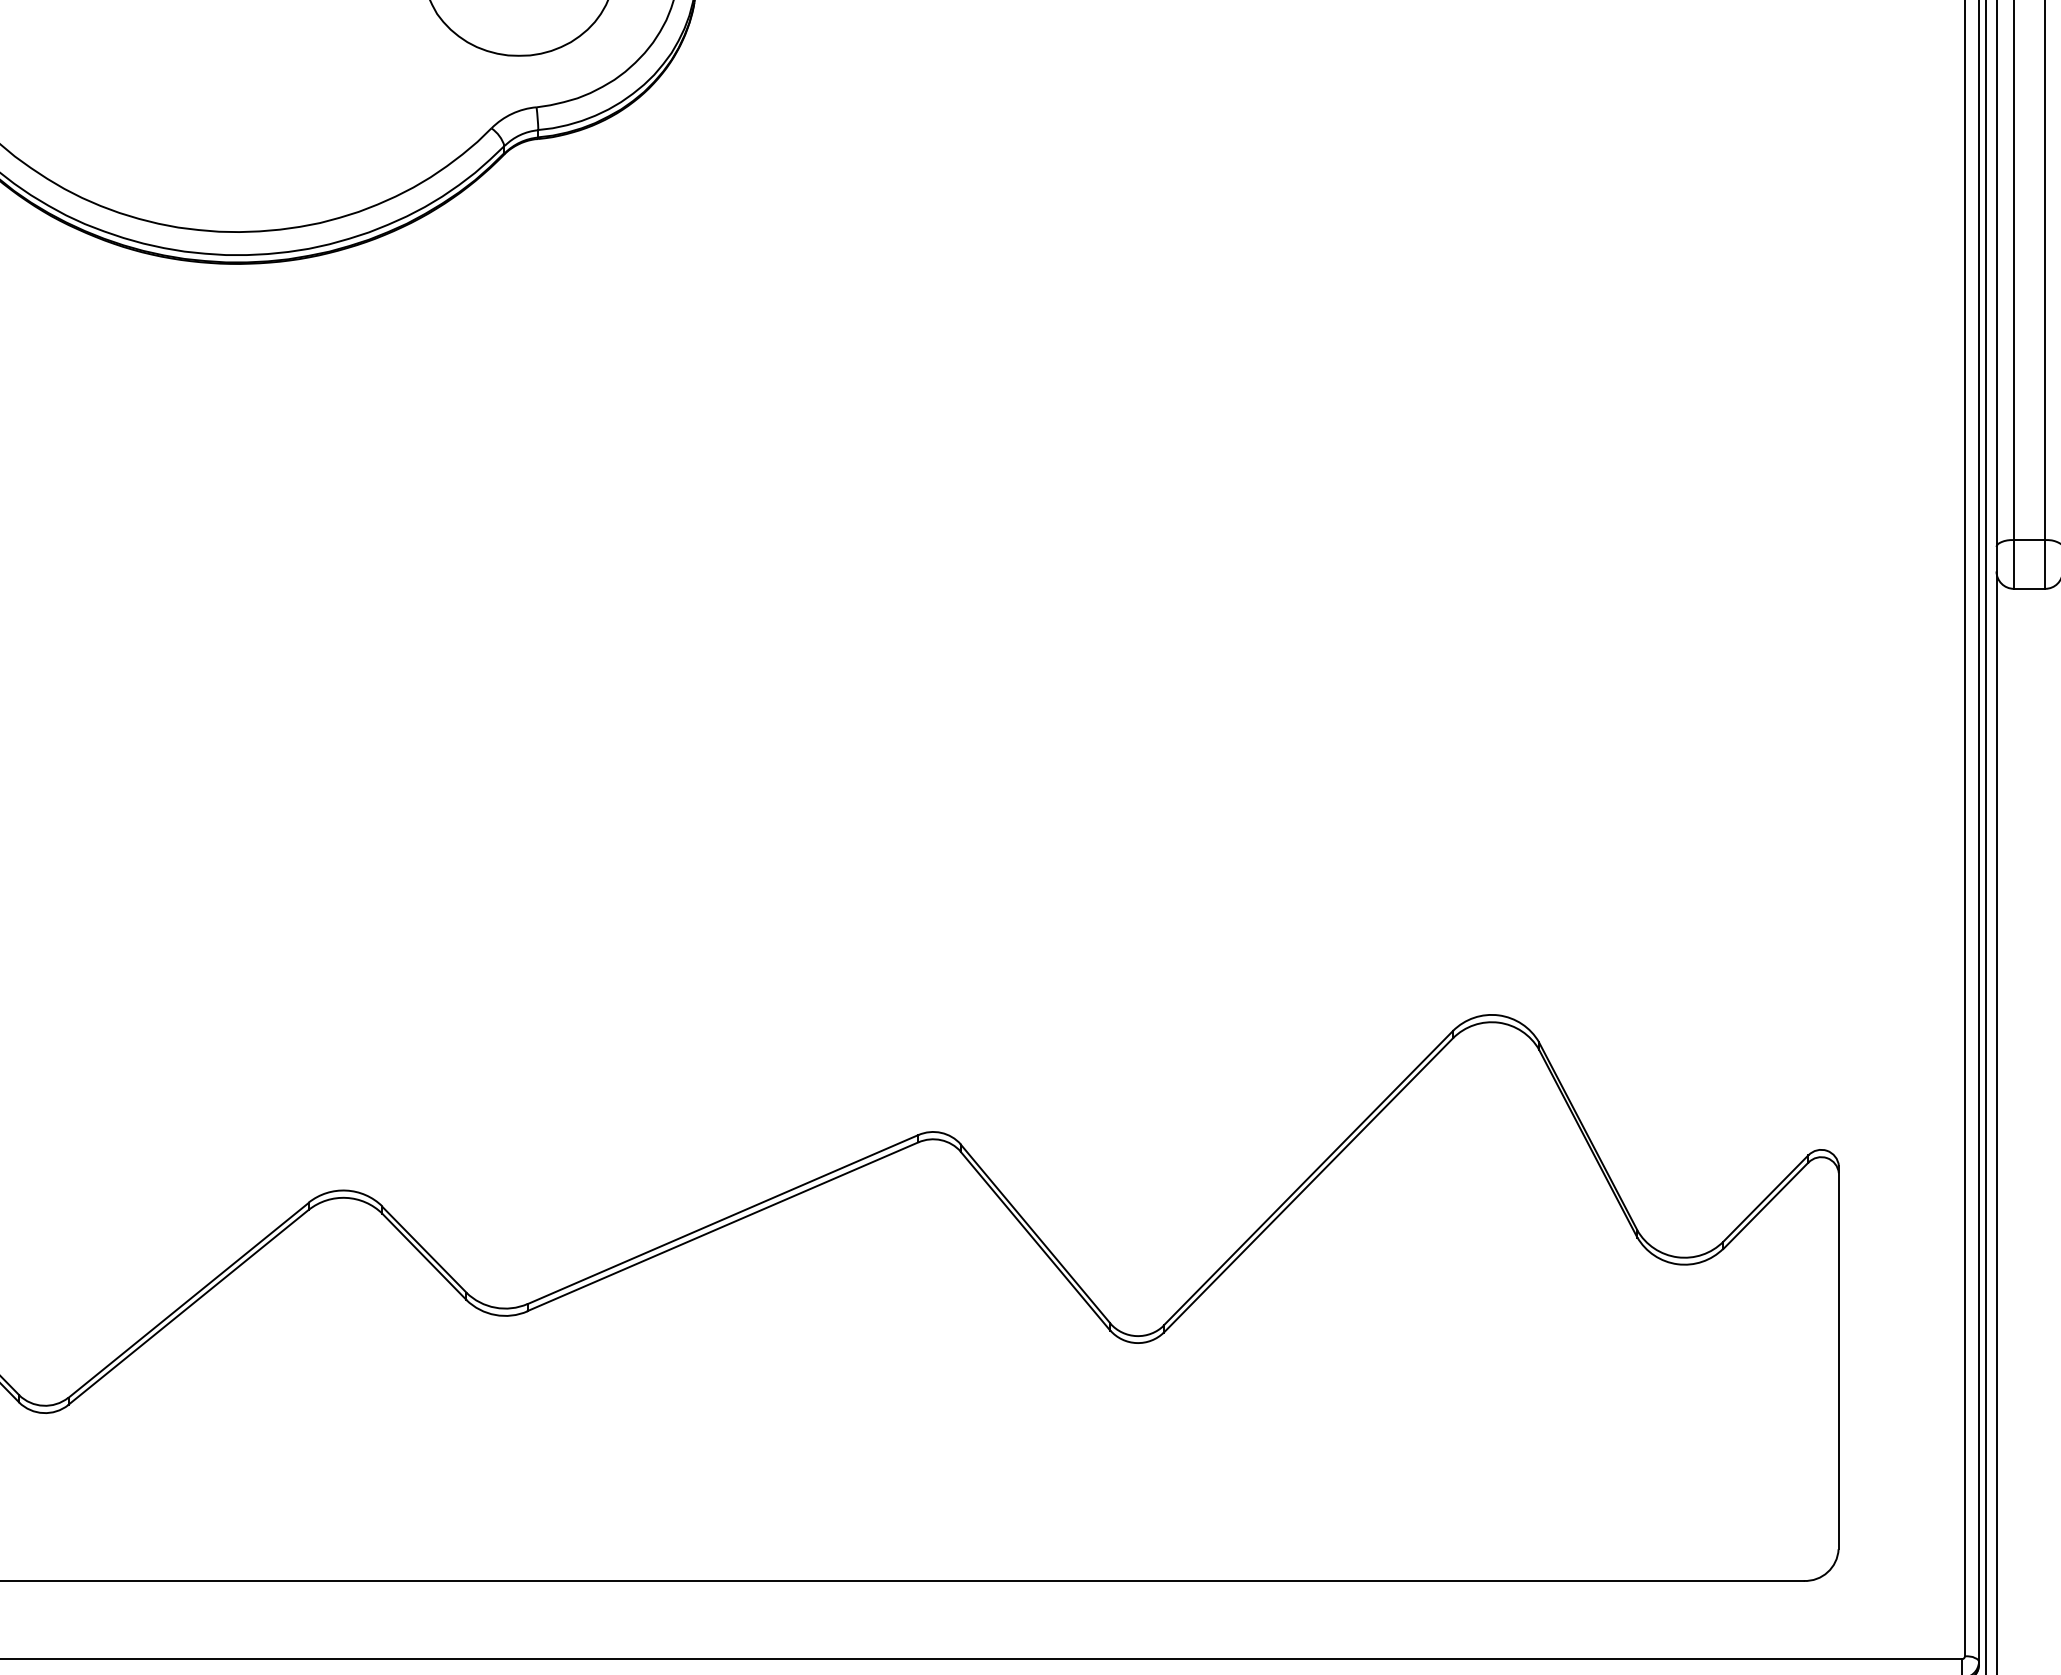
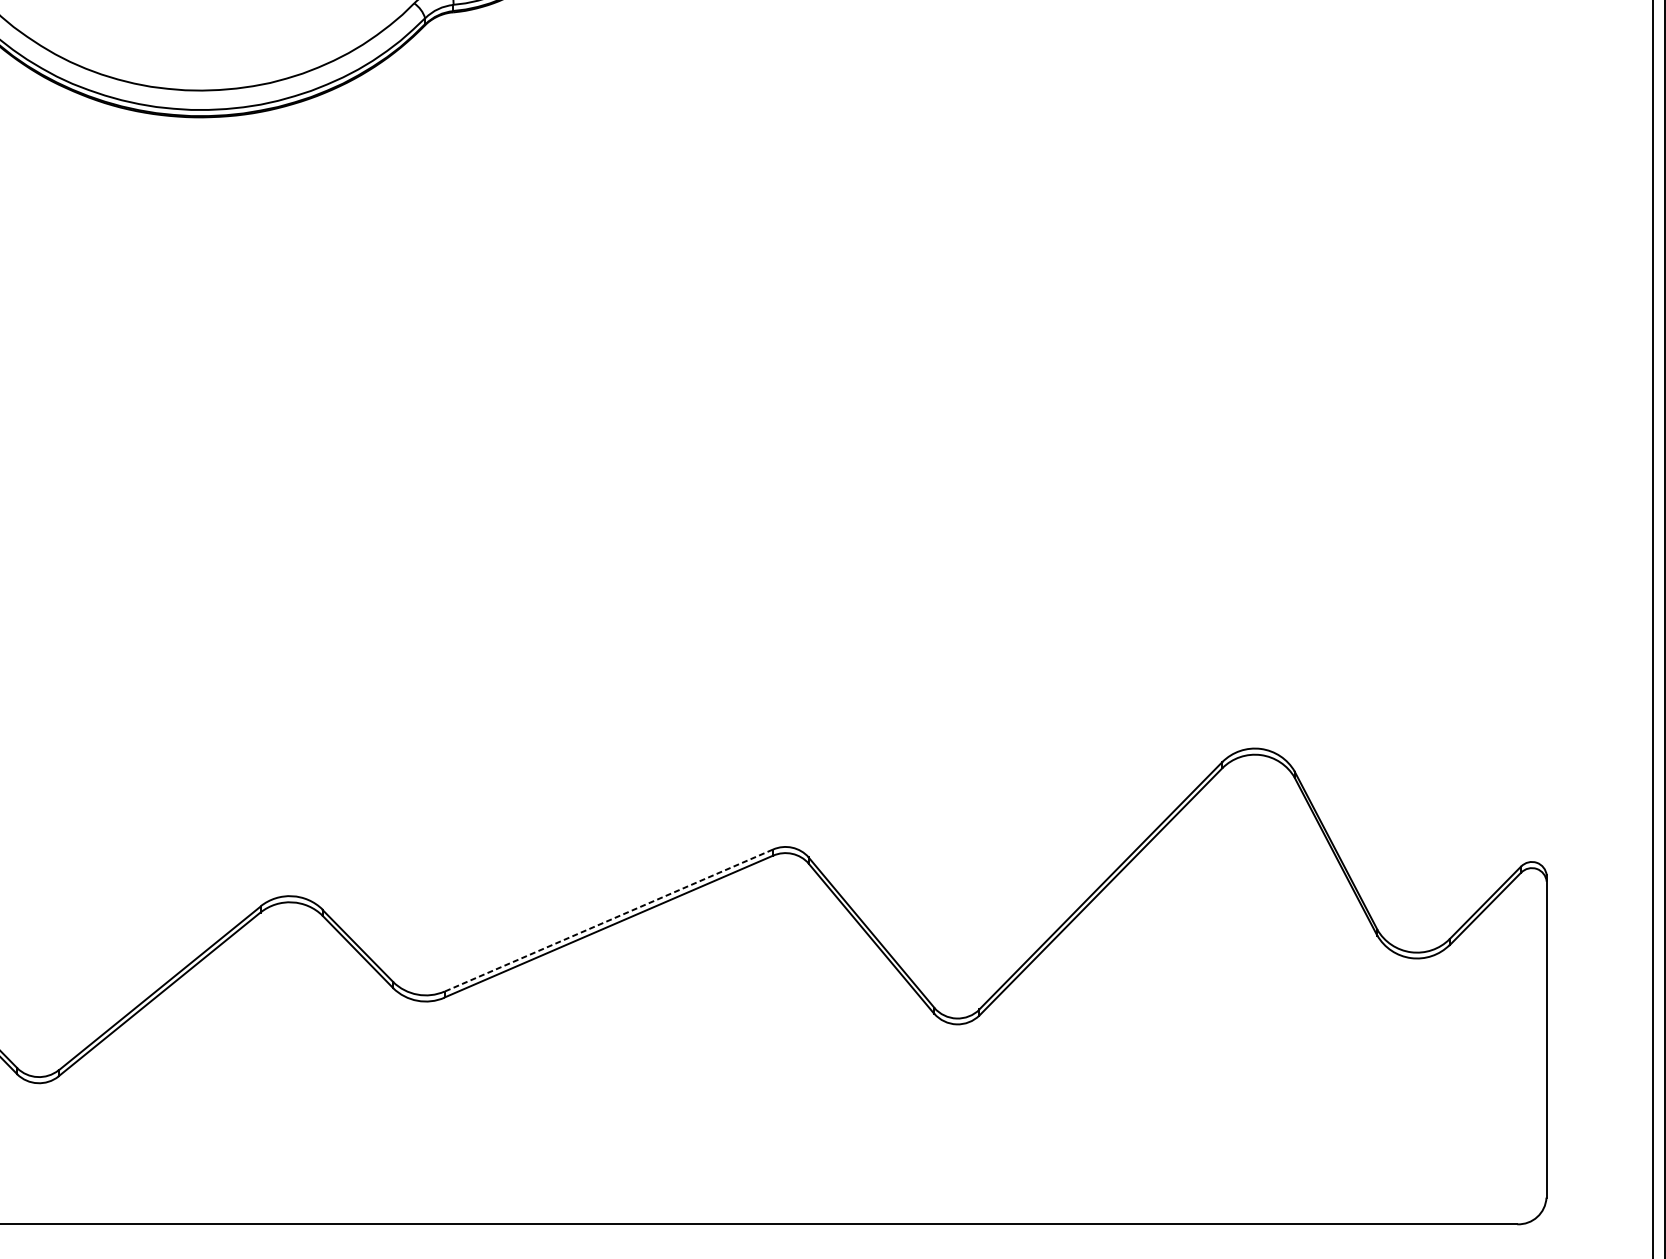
line: (723, 1219) -> (609, 920), solid -> dashed

